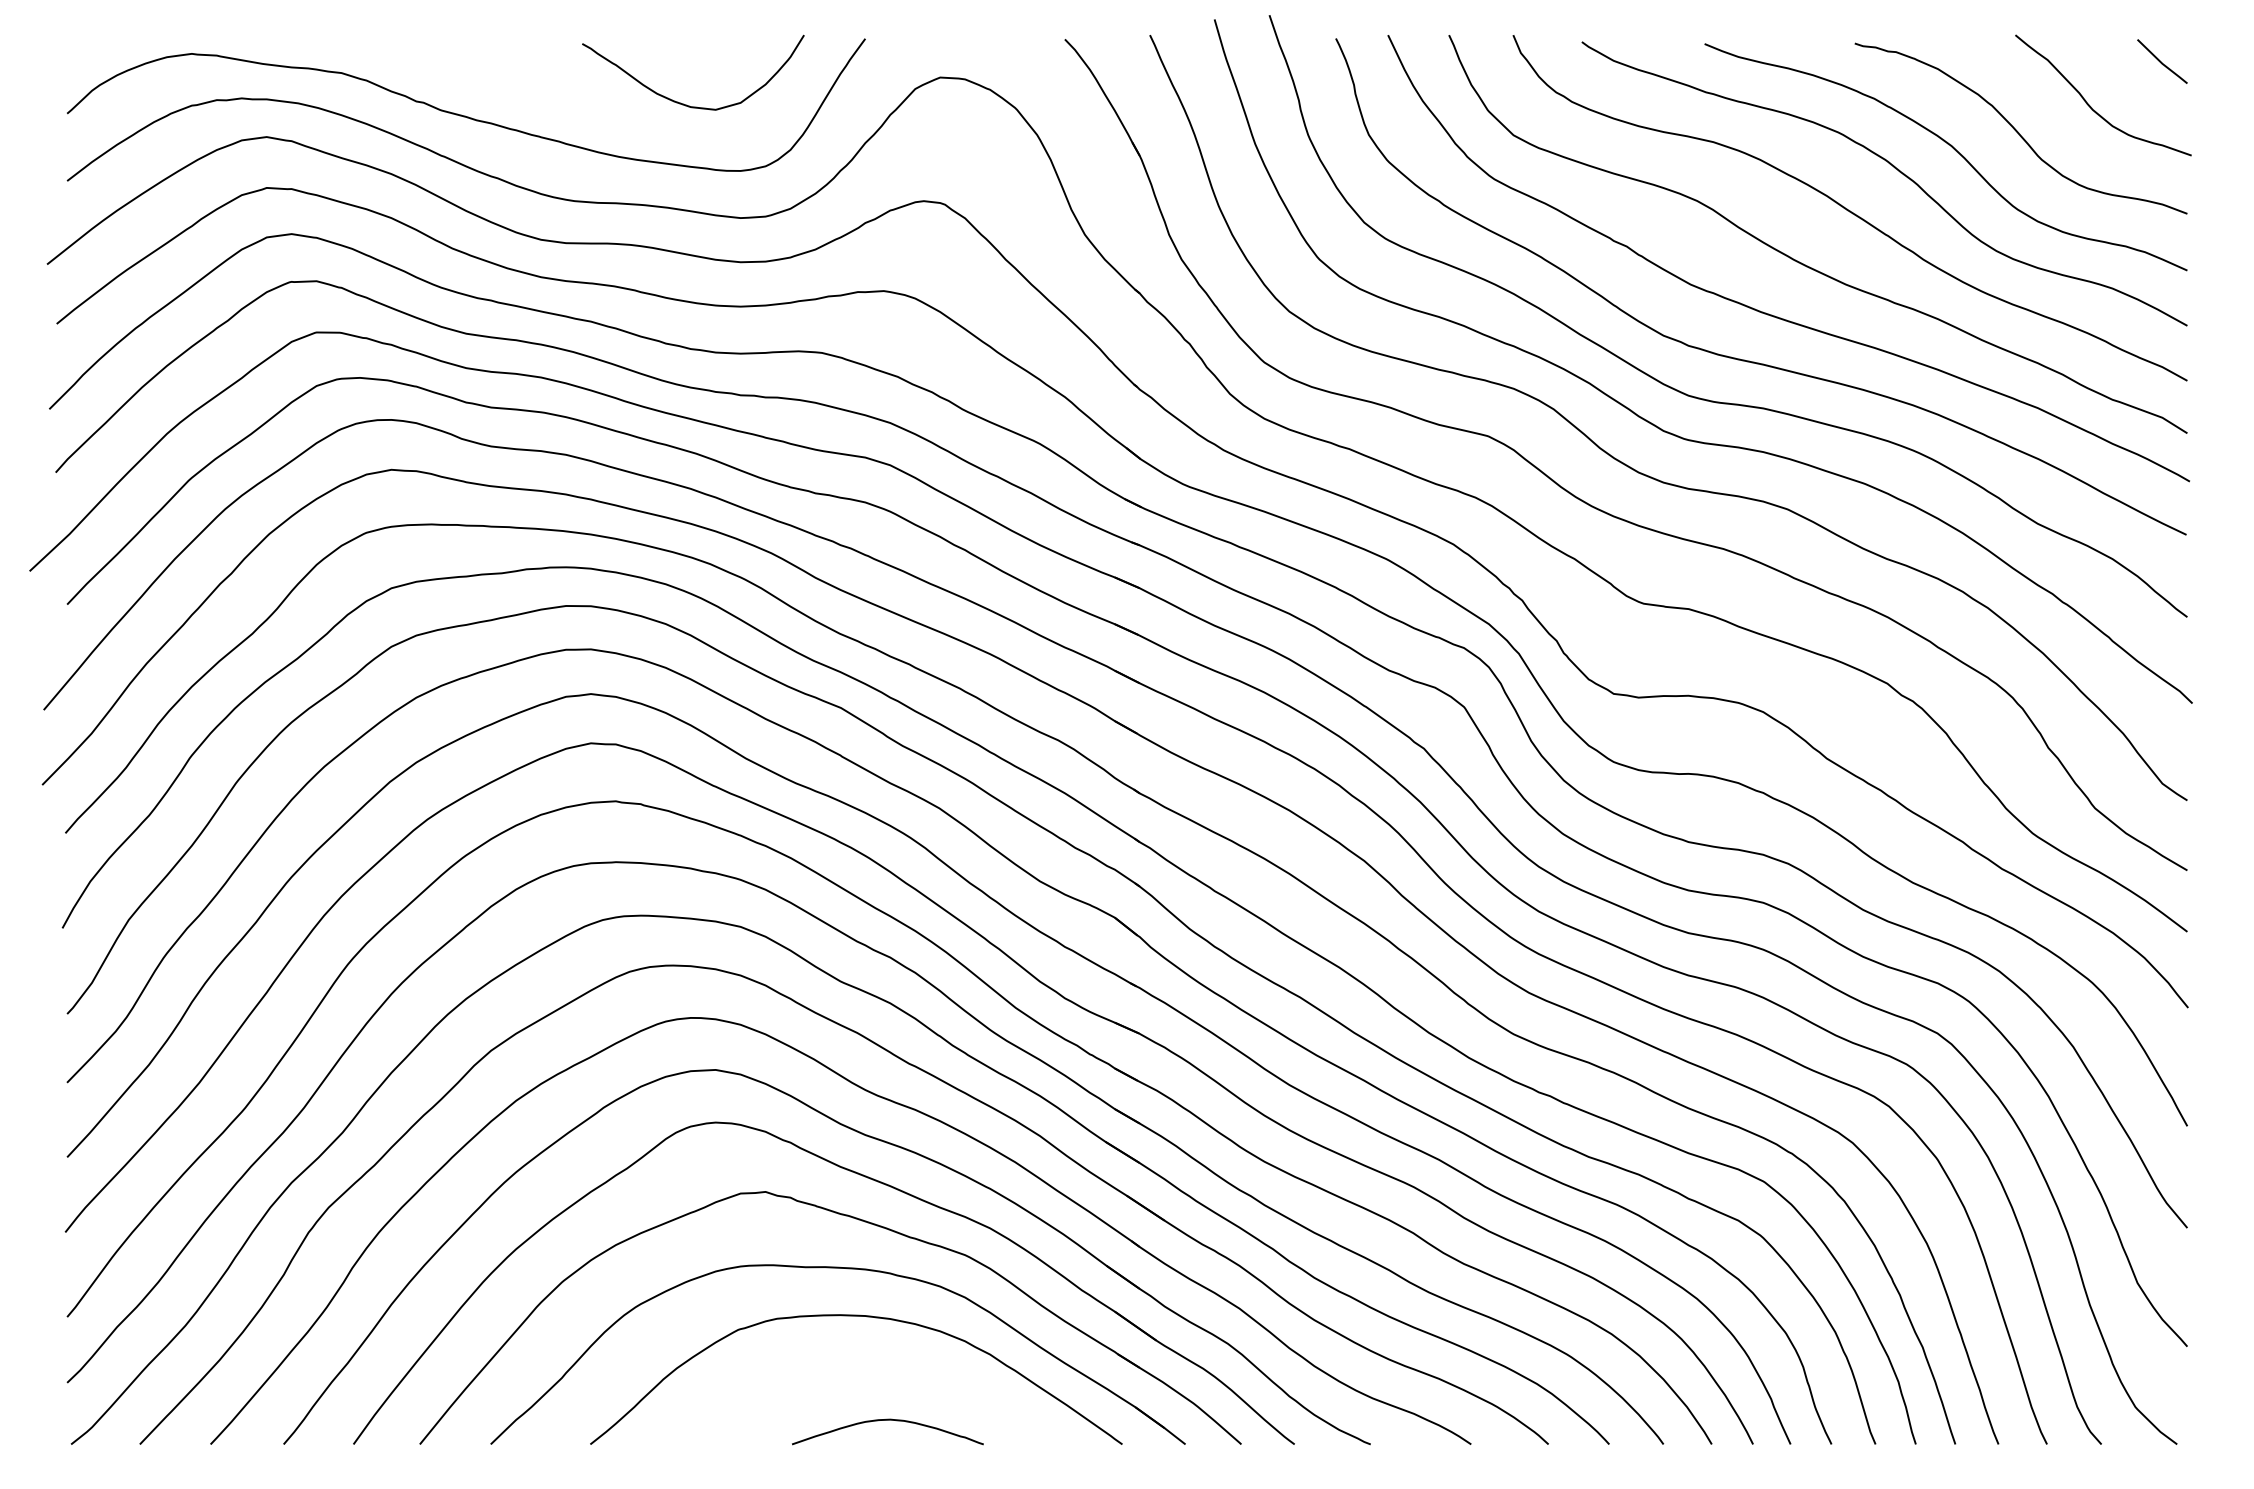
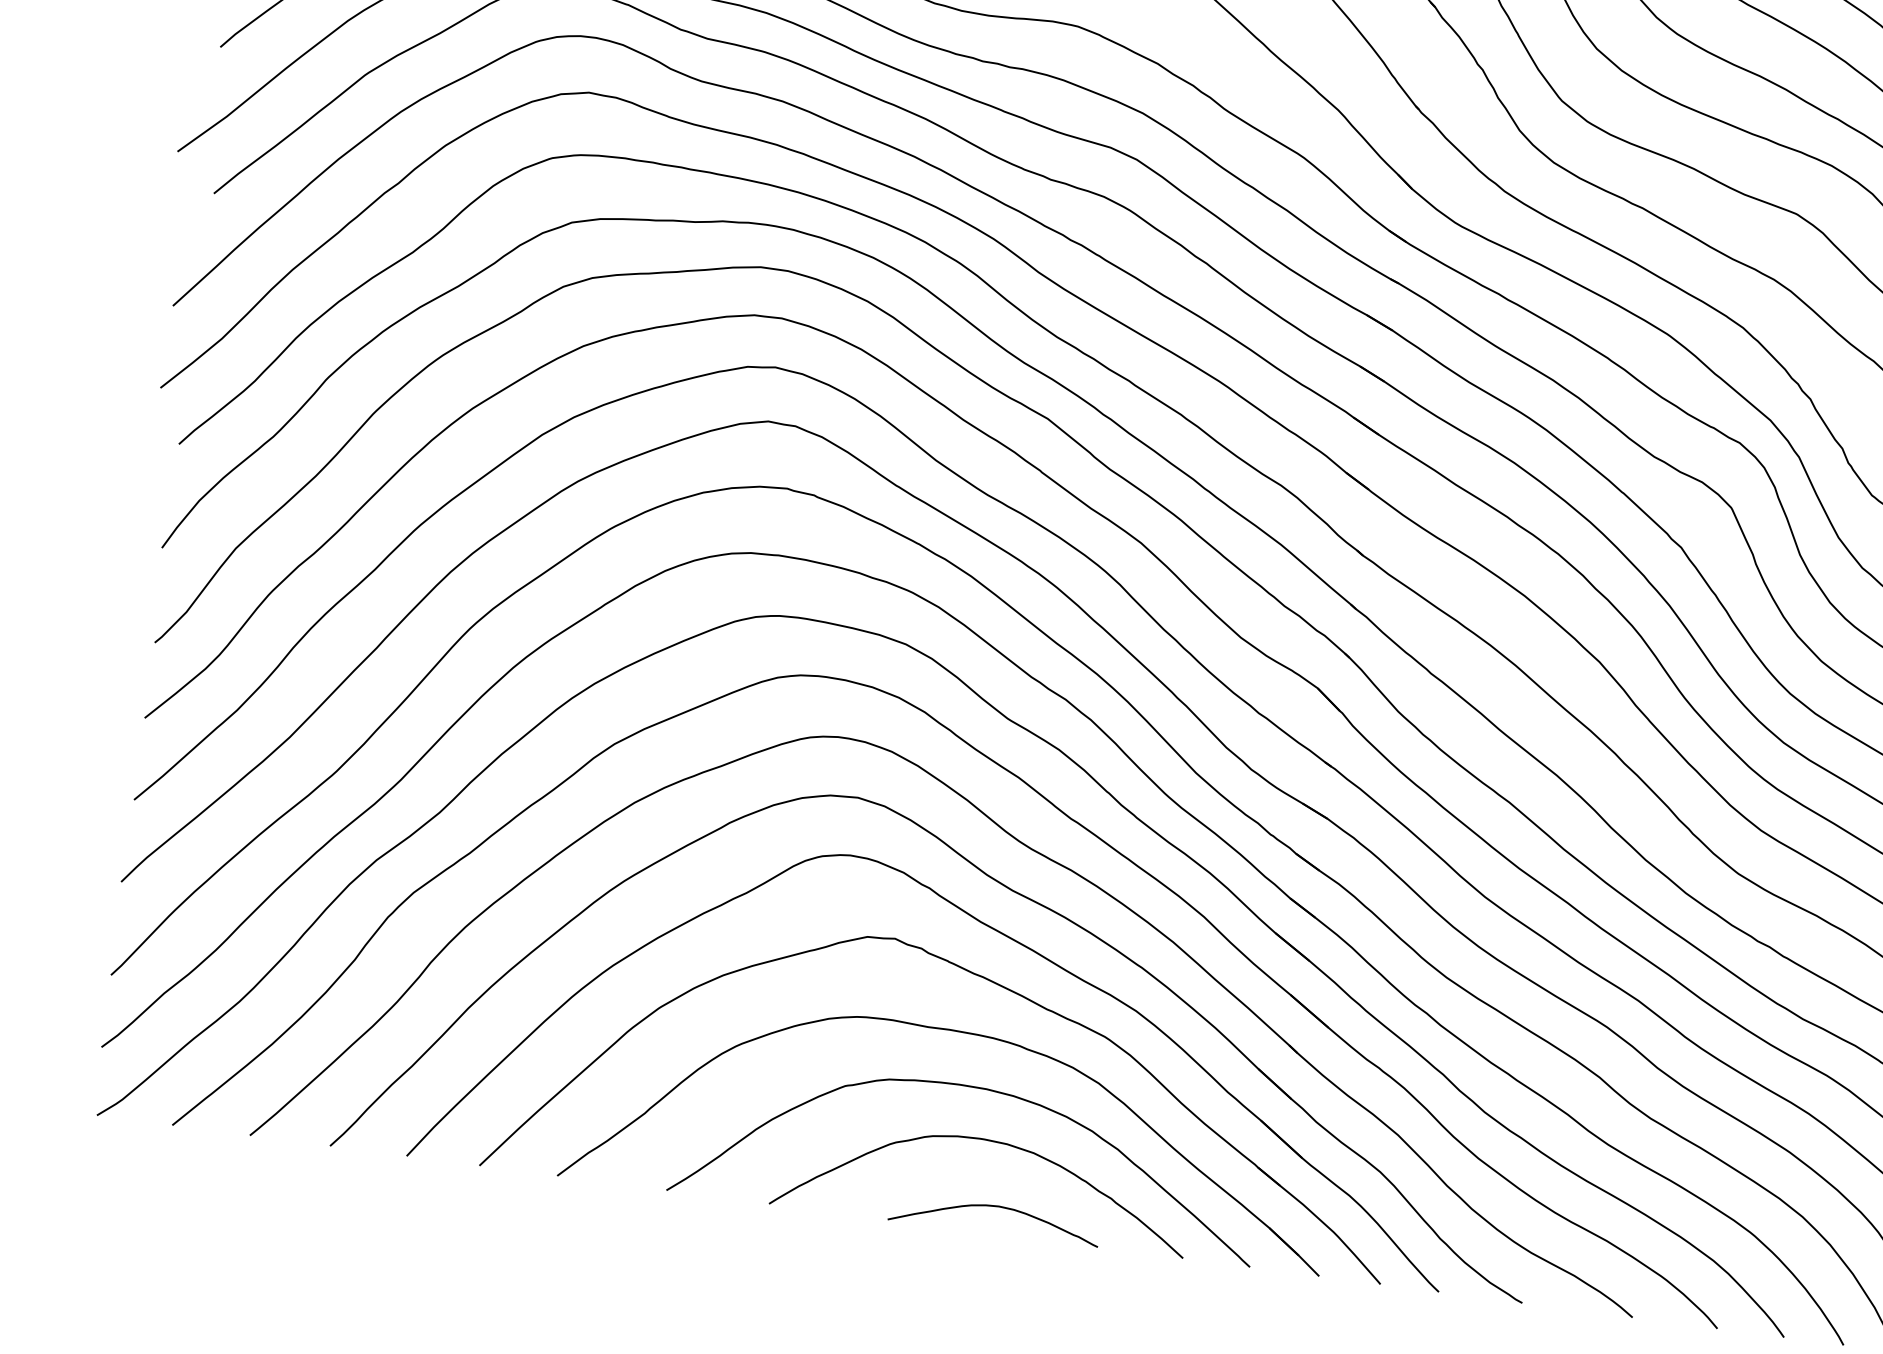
curve: (872, 1362) -> (987, 1141), added

